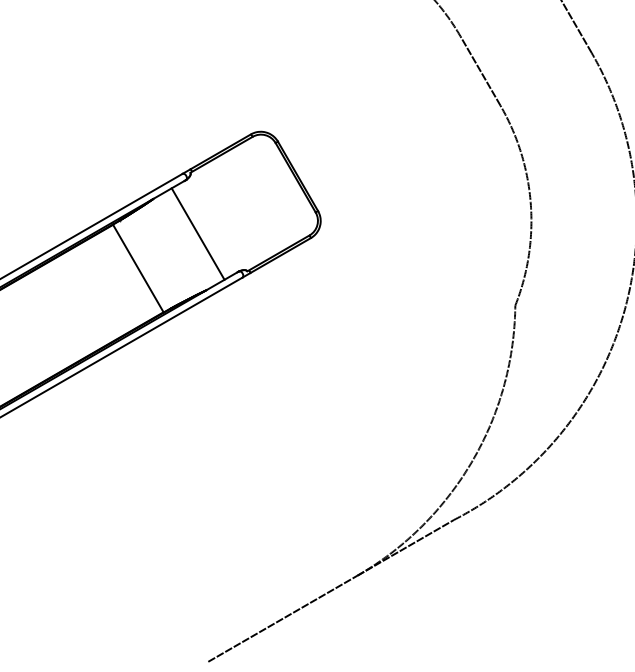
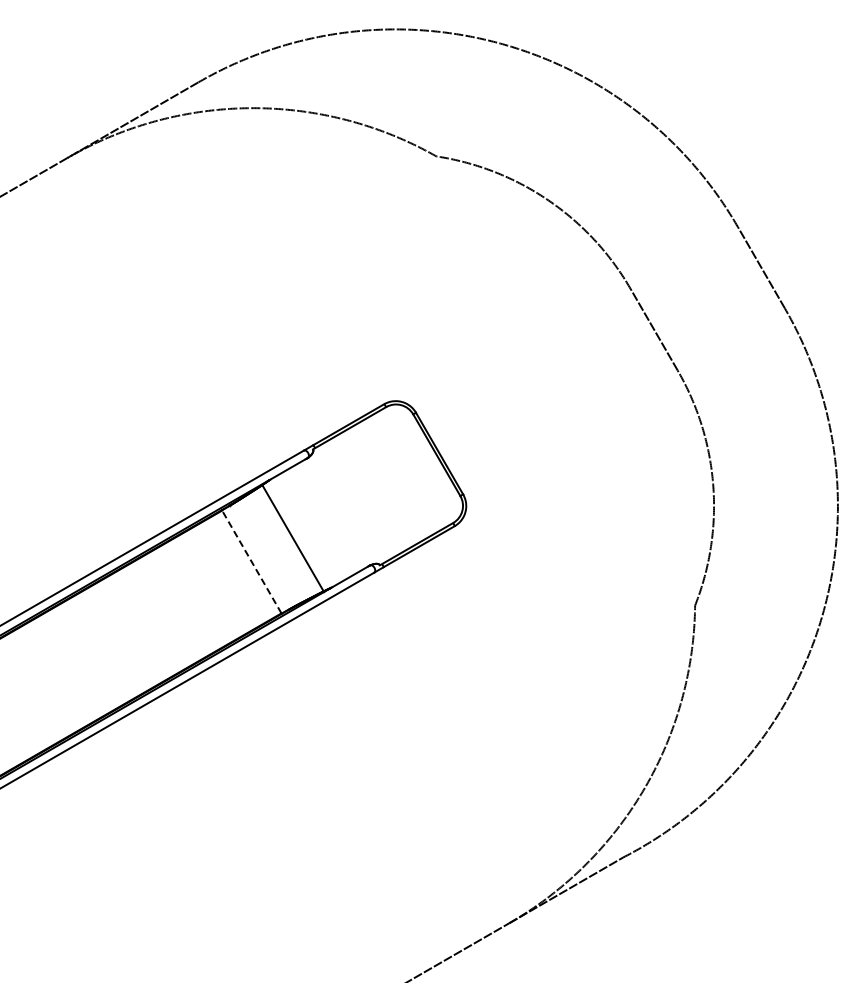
line: (198, 234) -> (293, 538), moved
line: (138, 268) -> (251, 561), solid -> dashed

